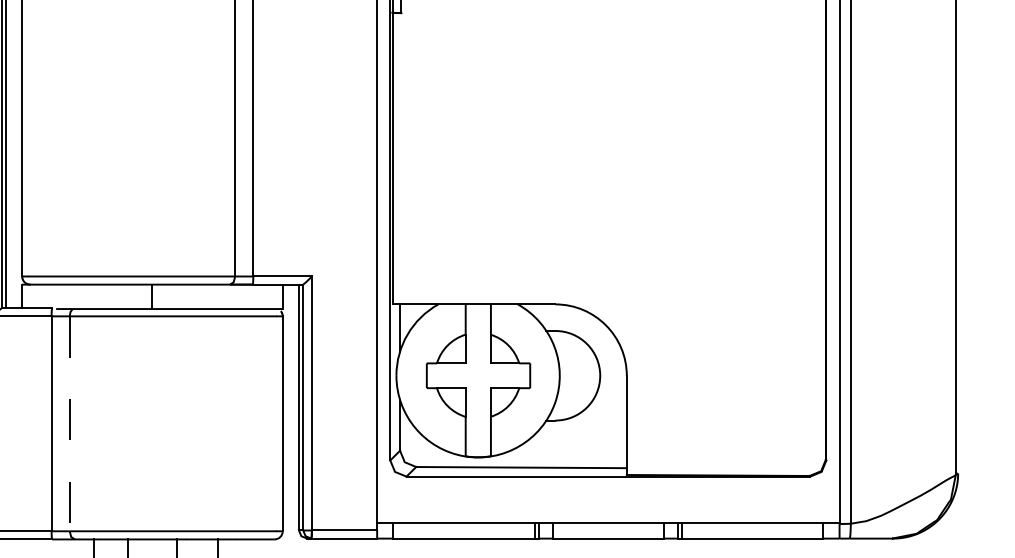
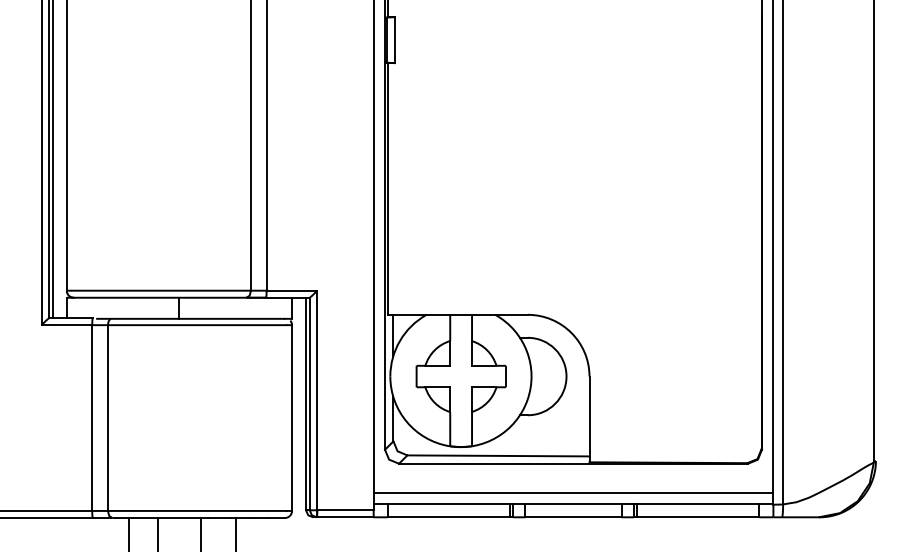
line: (69, 424) -> (107, 418), dashed -> solid
line: (608, 509) -> (573, 492), added

